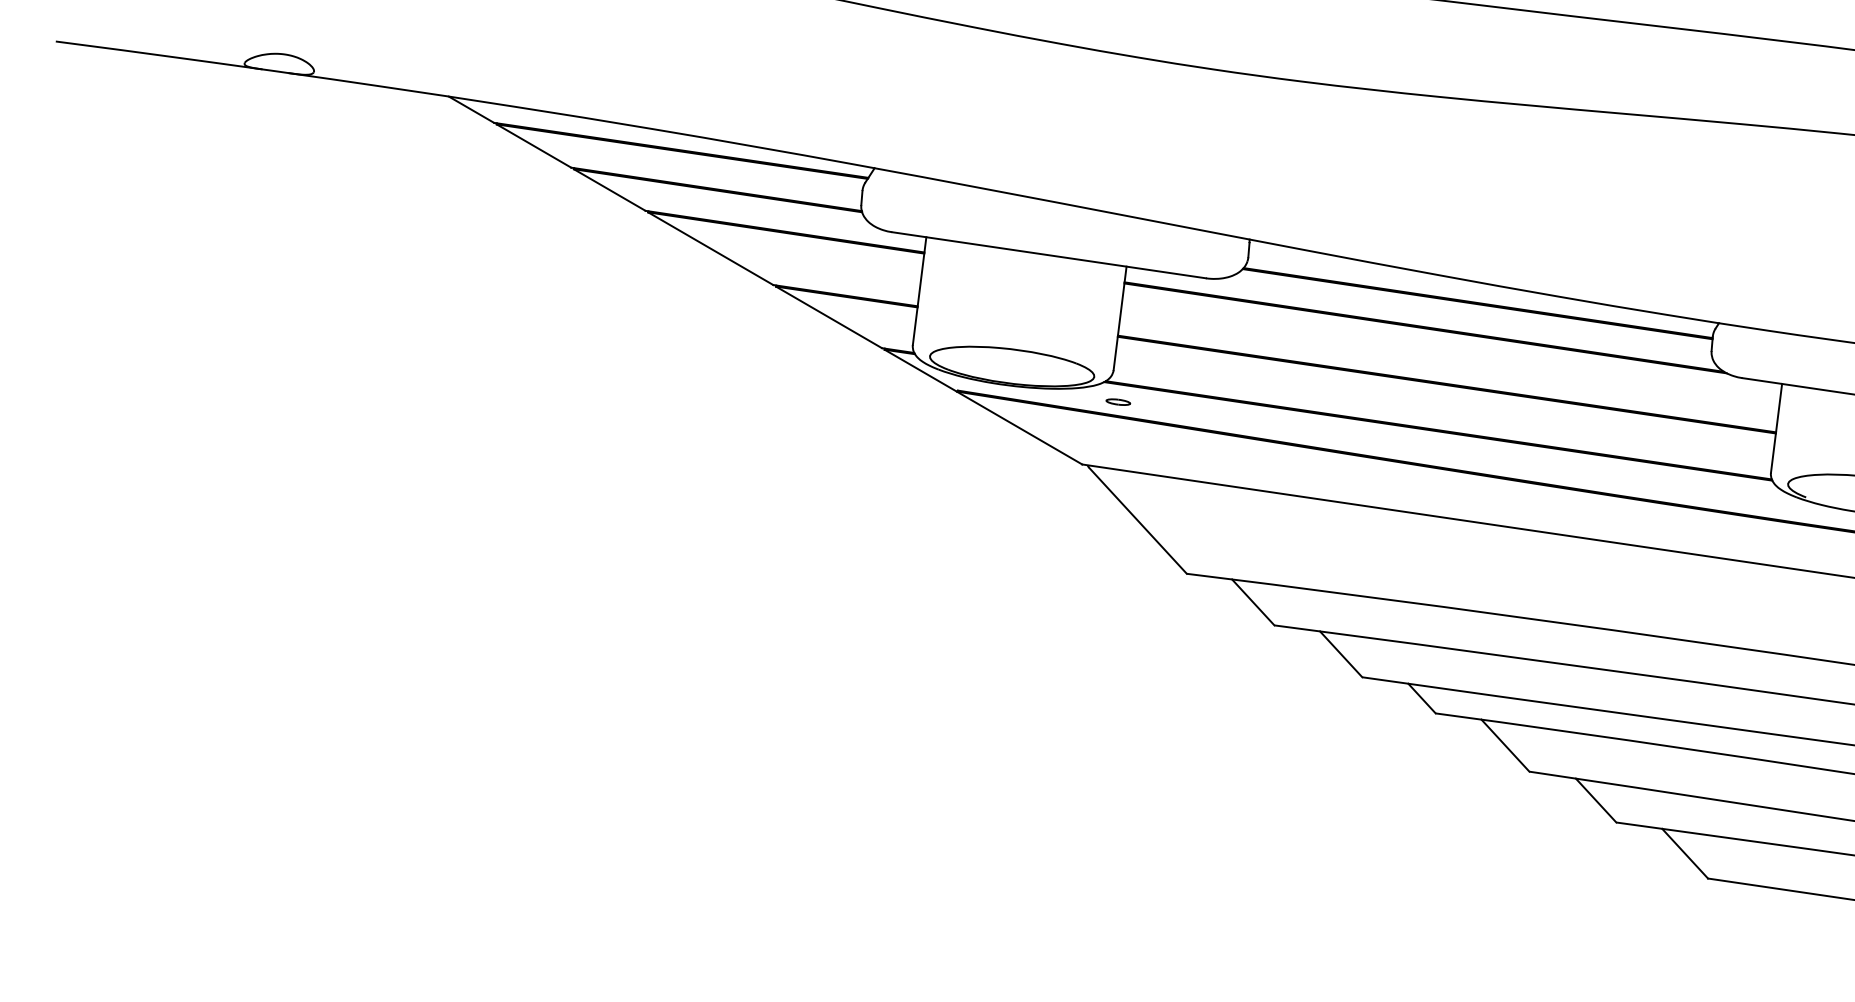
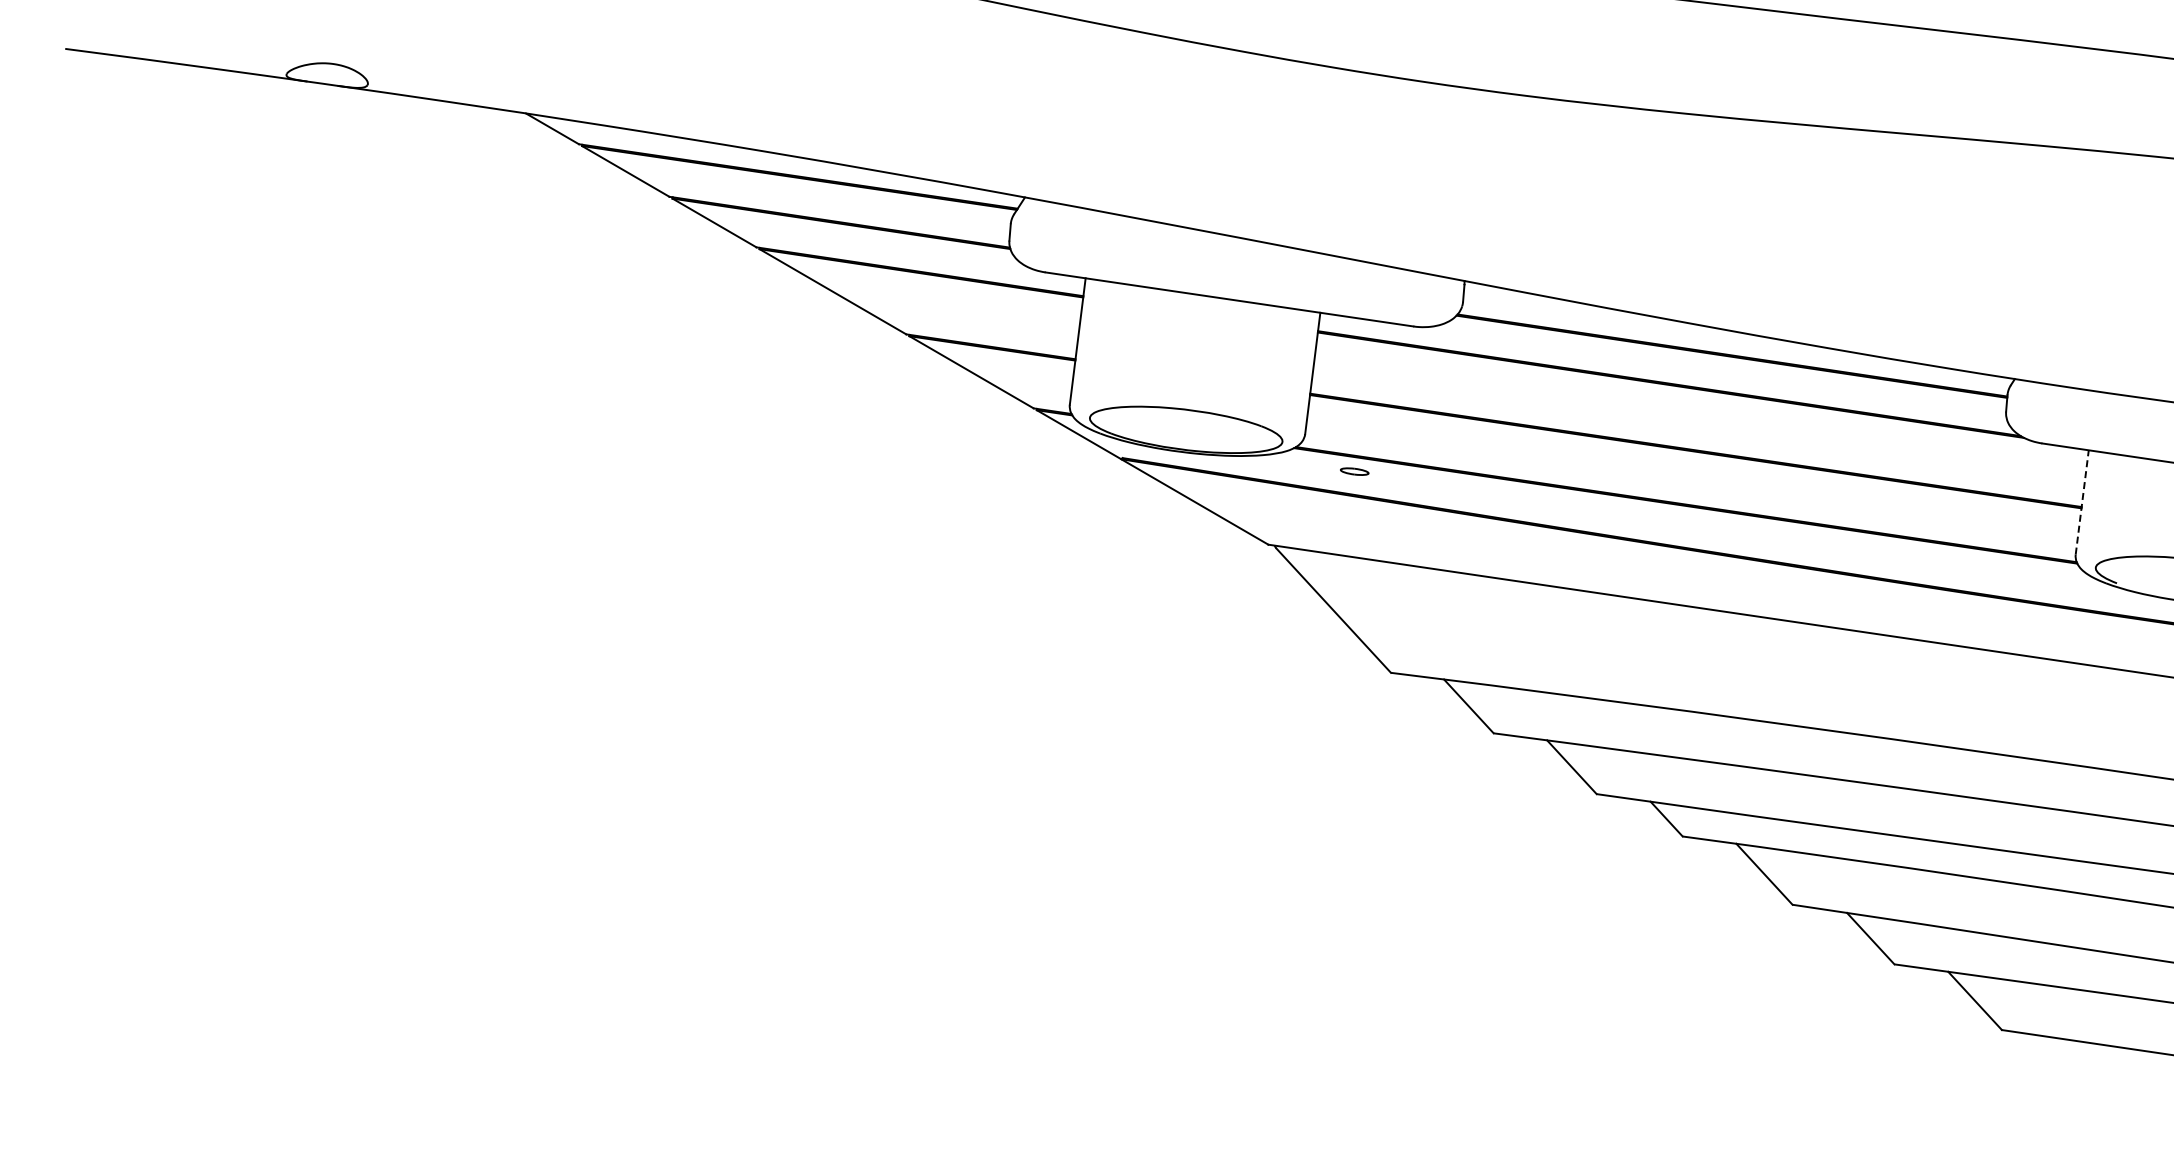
part: (1118, 402) -> (1354, 471), moved
line: (1776, 428) -> (2082, 502), solid -> dashed

